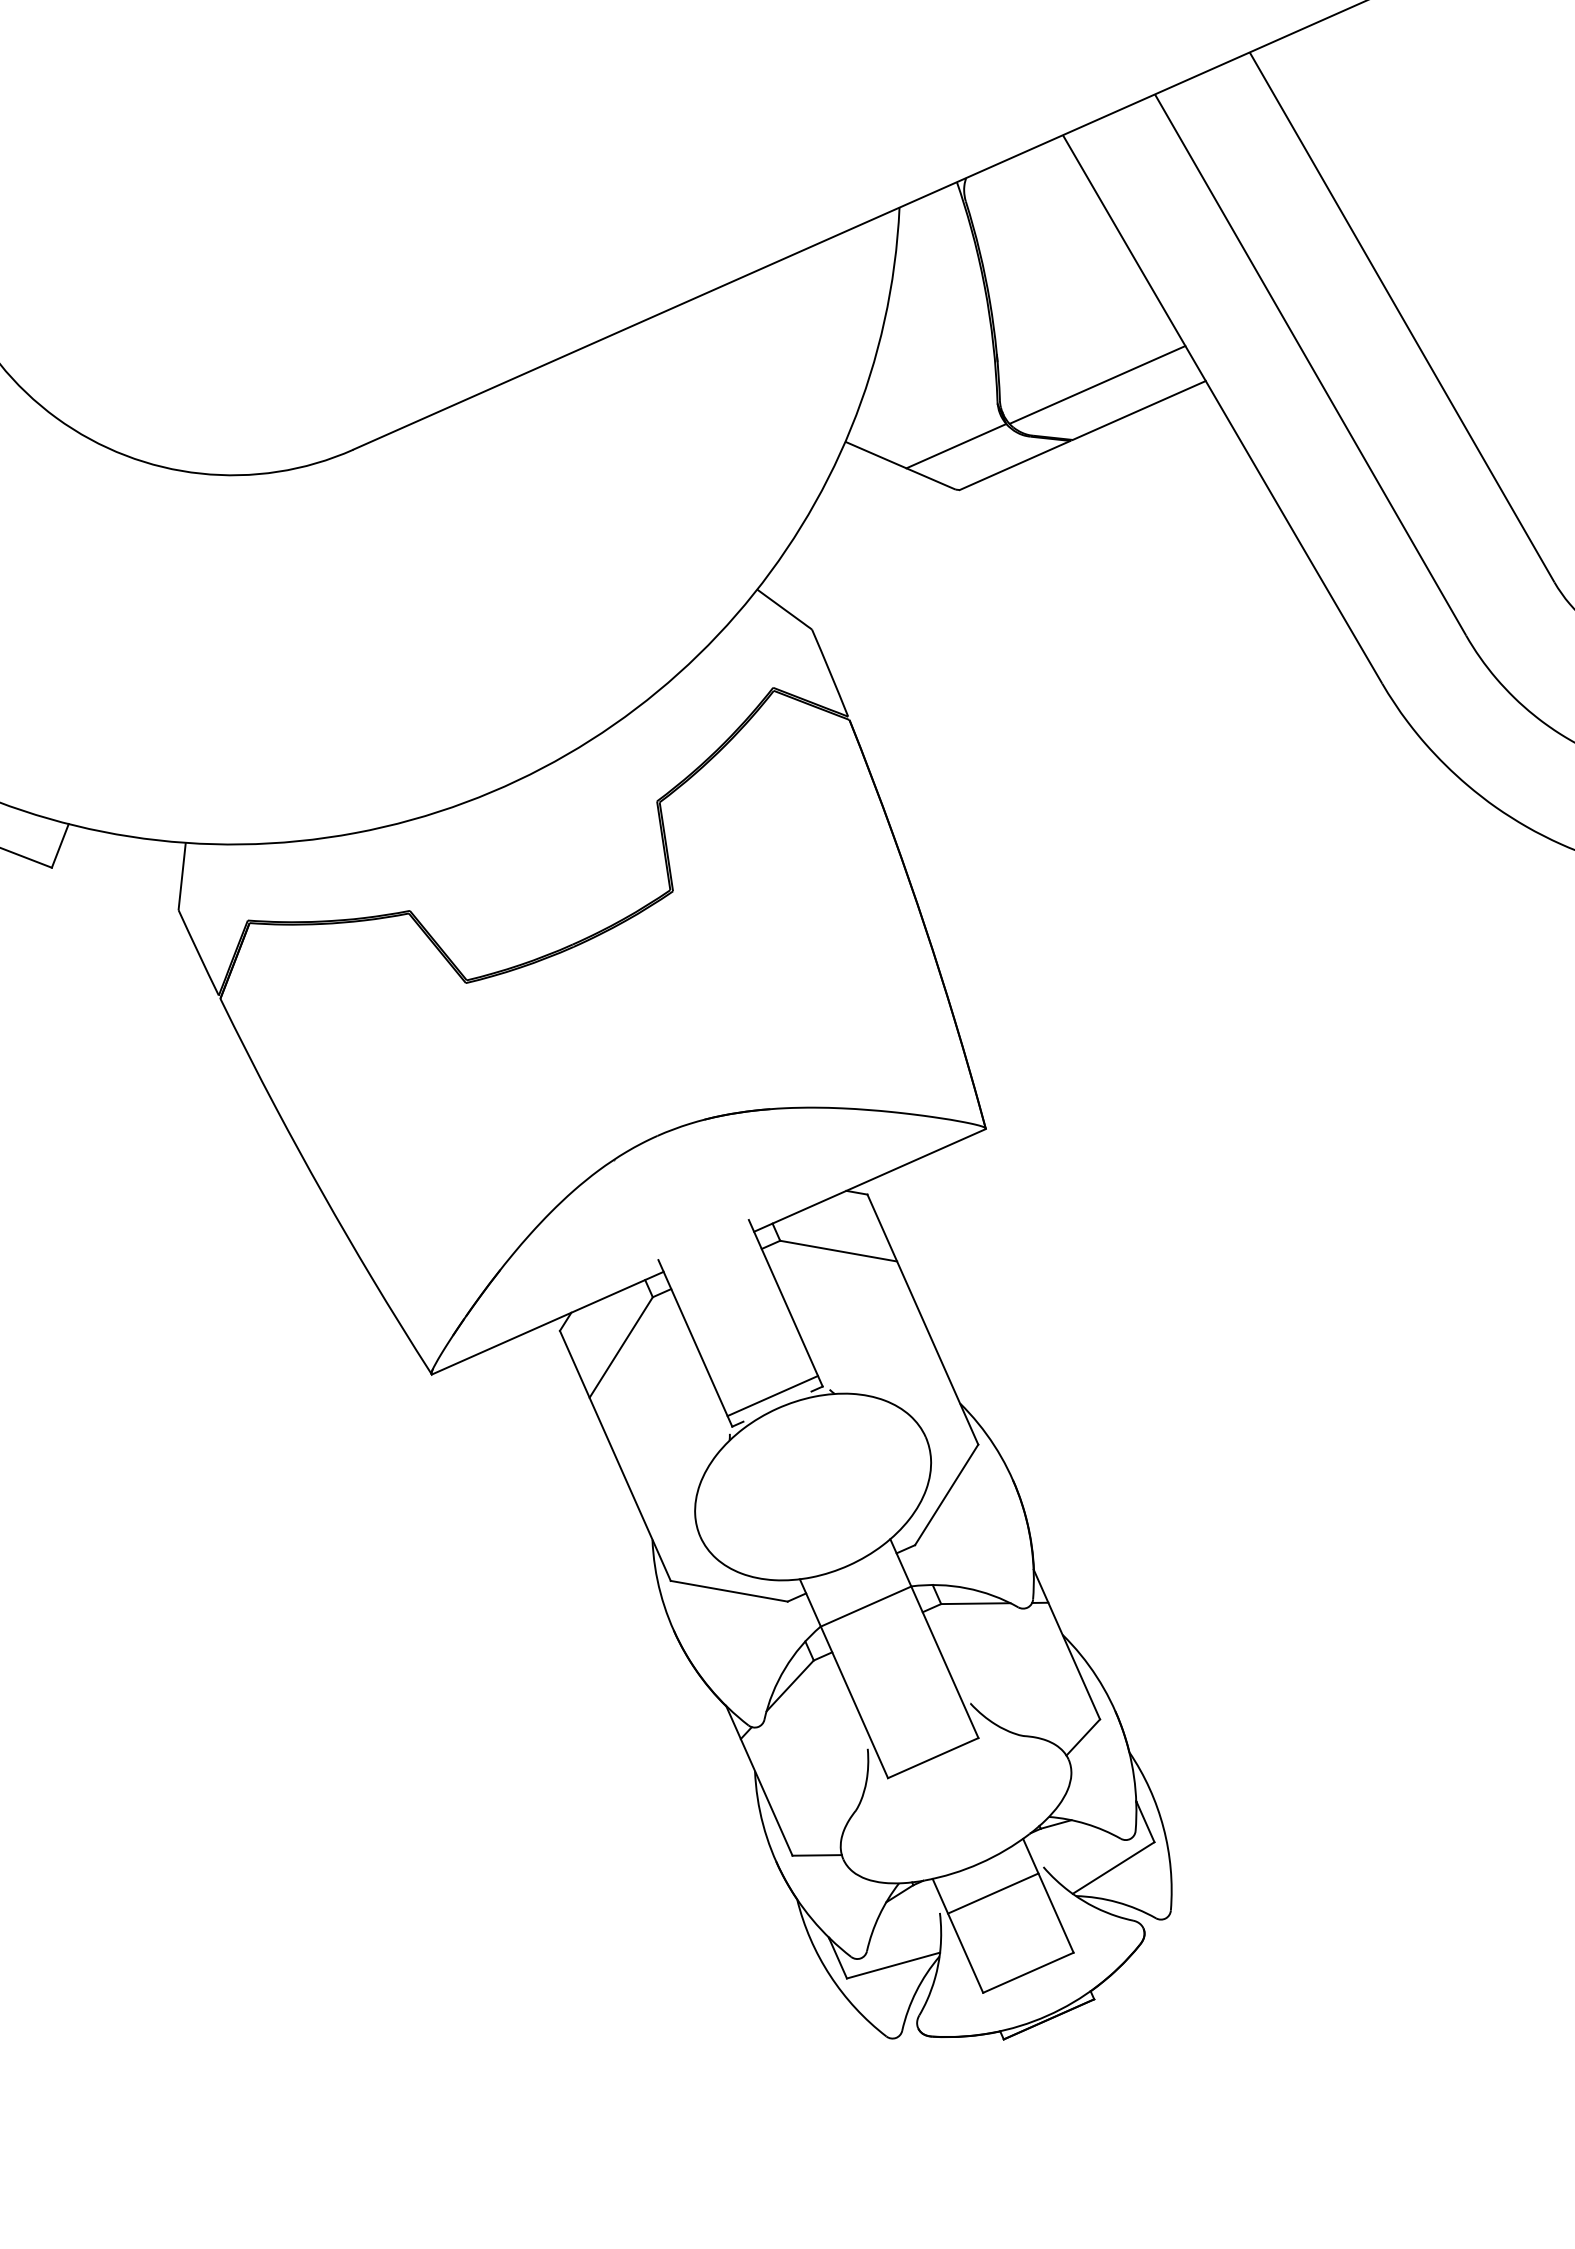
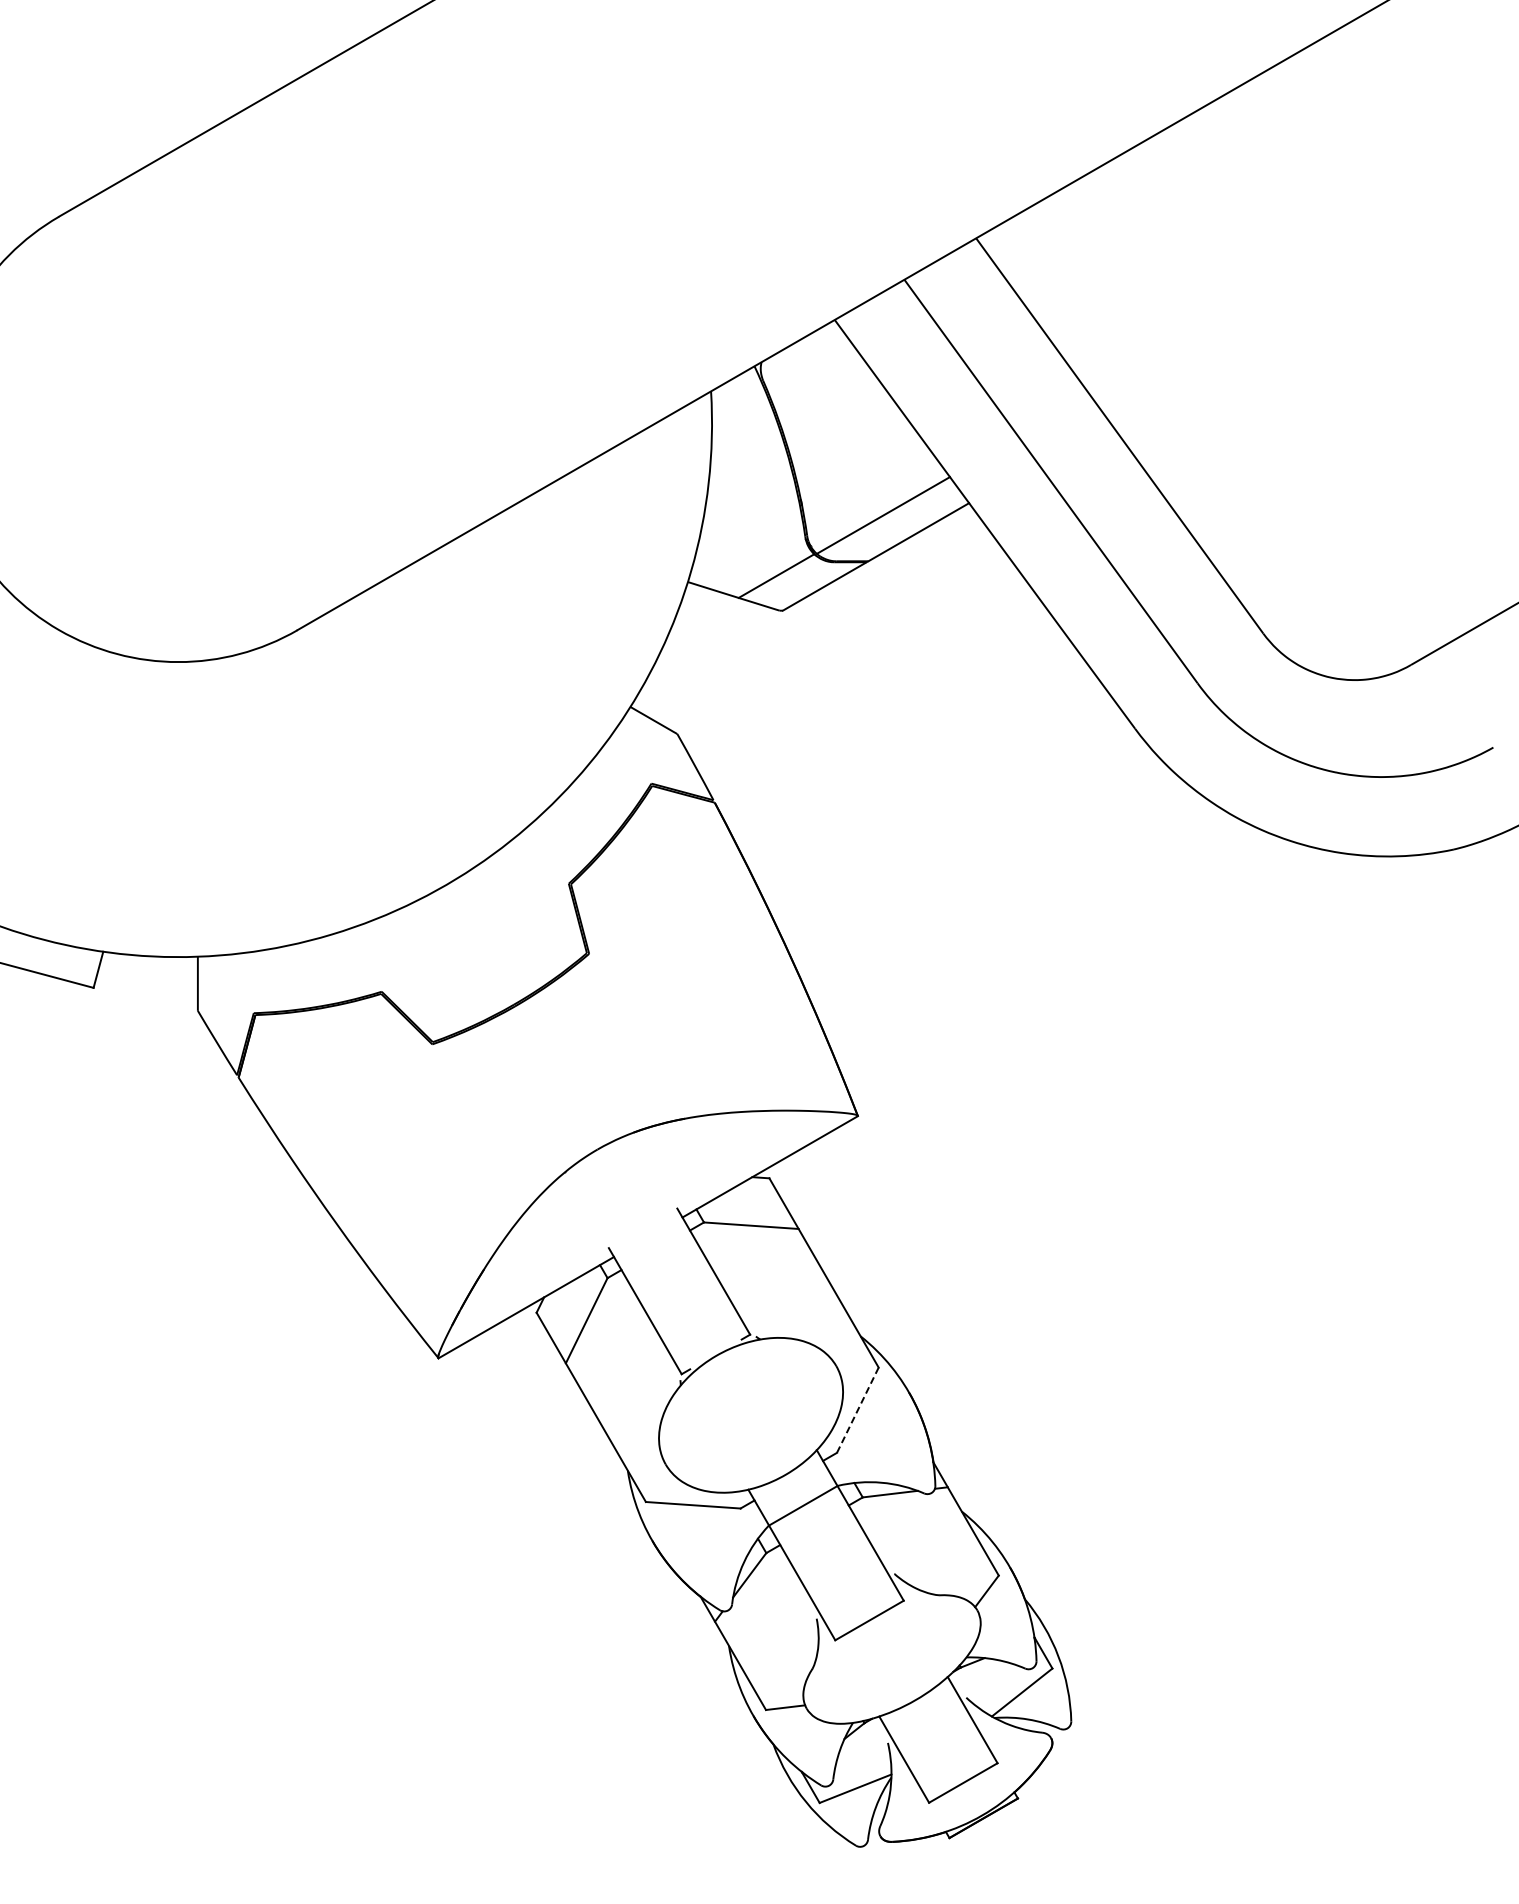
line: (773, 1396) -> (711, 1346), removed
line: (947, 1494) -> (858, 1409), solid -> dashed
line: (993, 1892) -> (928, 1722), removed

